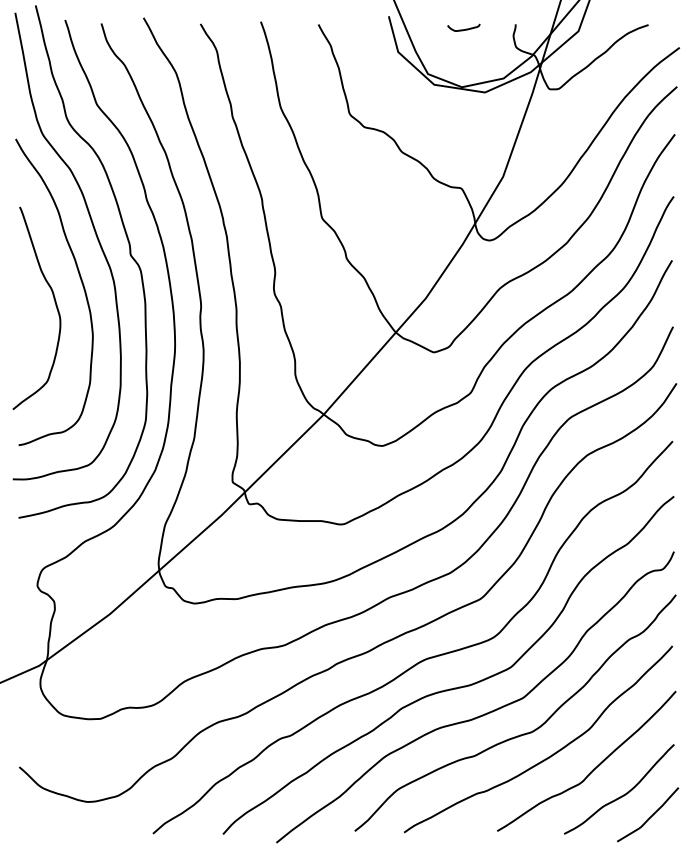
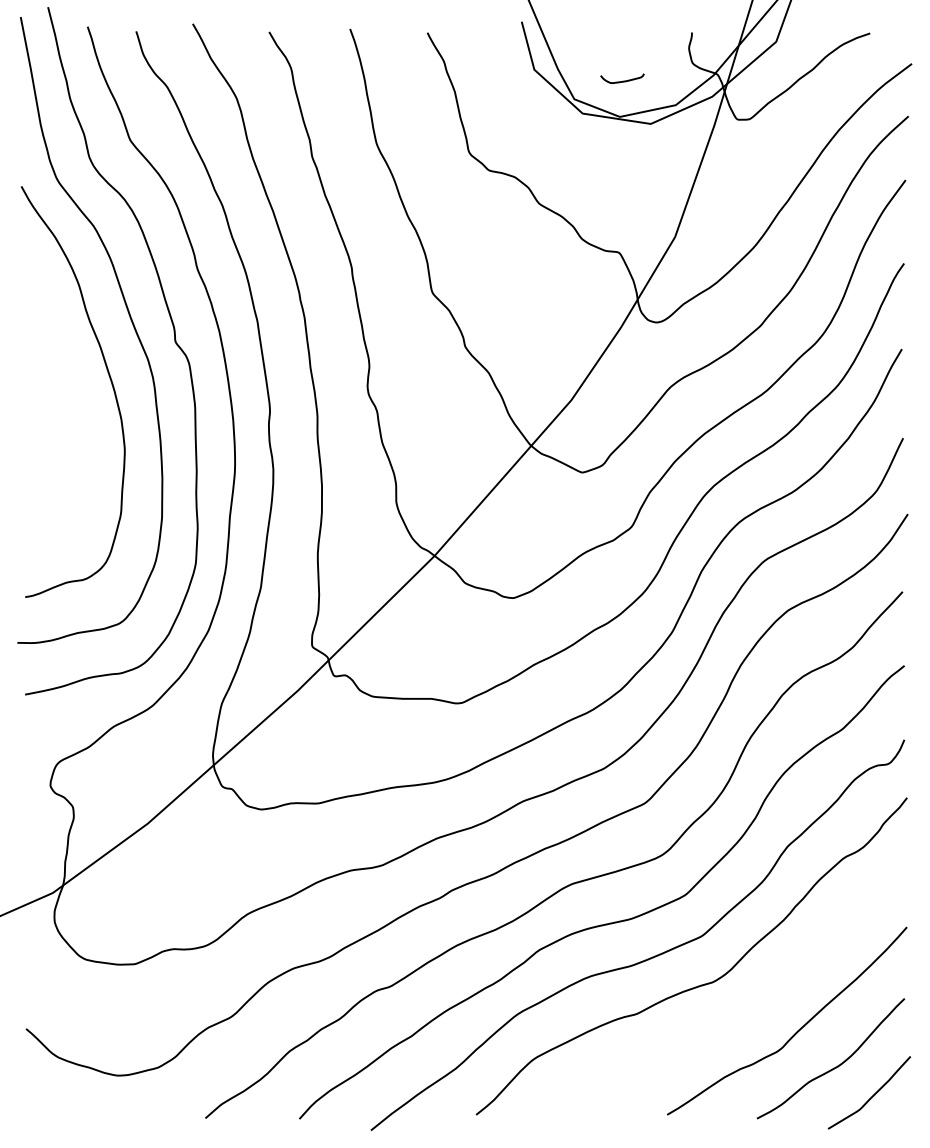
curve: (463, 29) -> (621, 81), moved
curve: (54, 302) -> (73, 405), removed
curve: (548, 756) -> (735, 1014), removed

